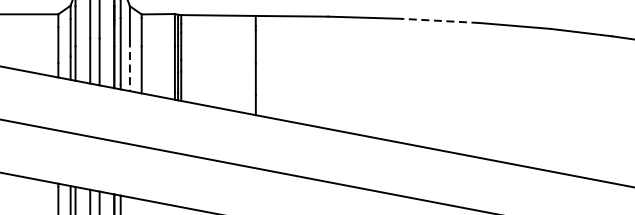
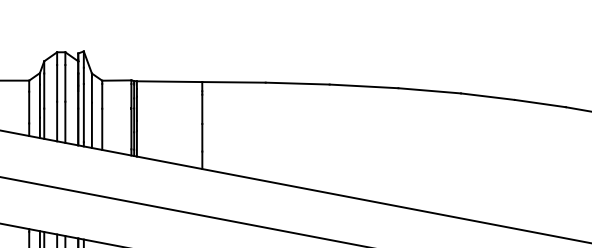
line: (439, 21) -> (363, 86), dashed -> solid
line: (129, 65) -> (91, 125), dashed -> solid

